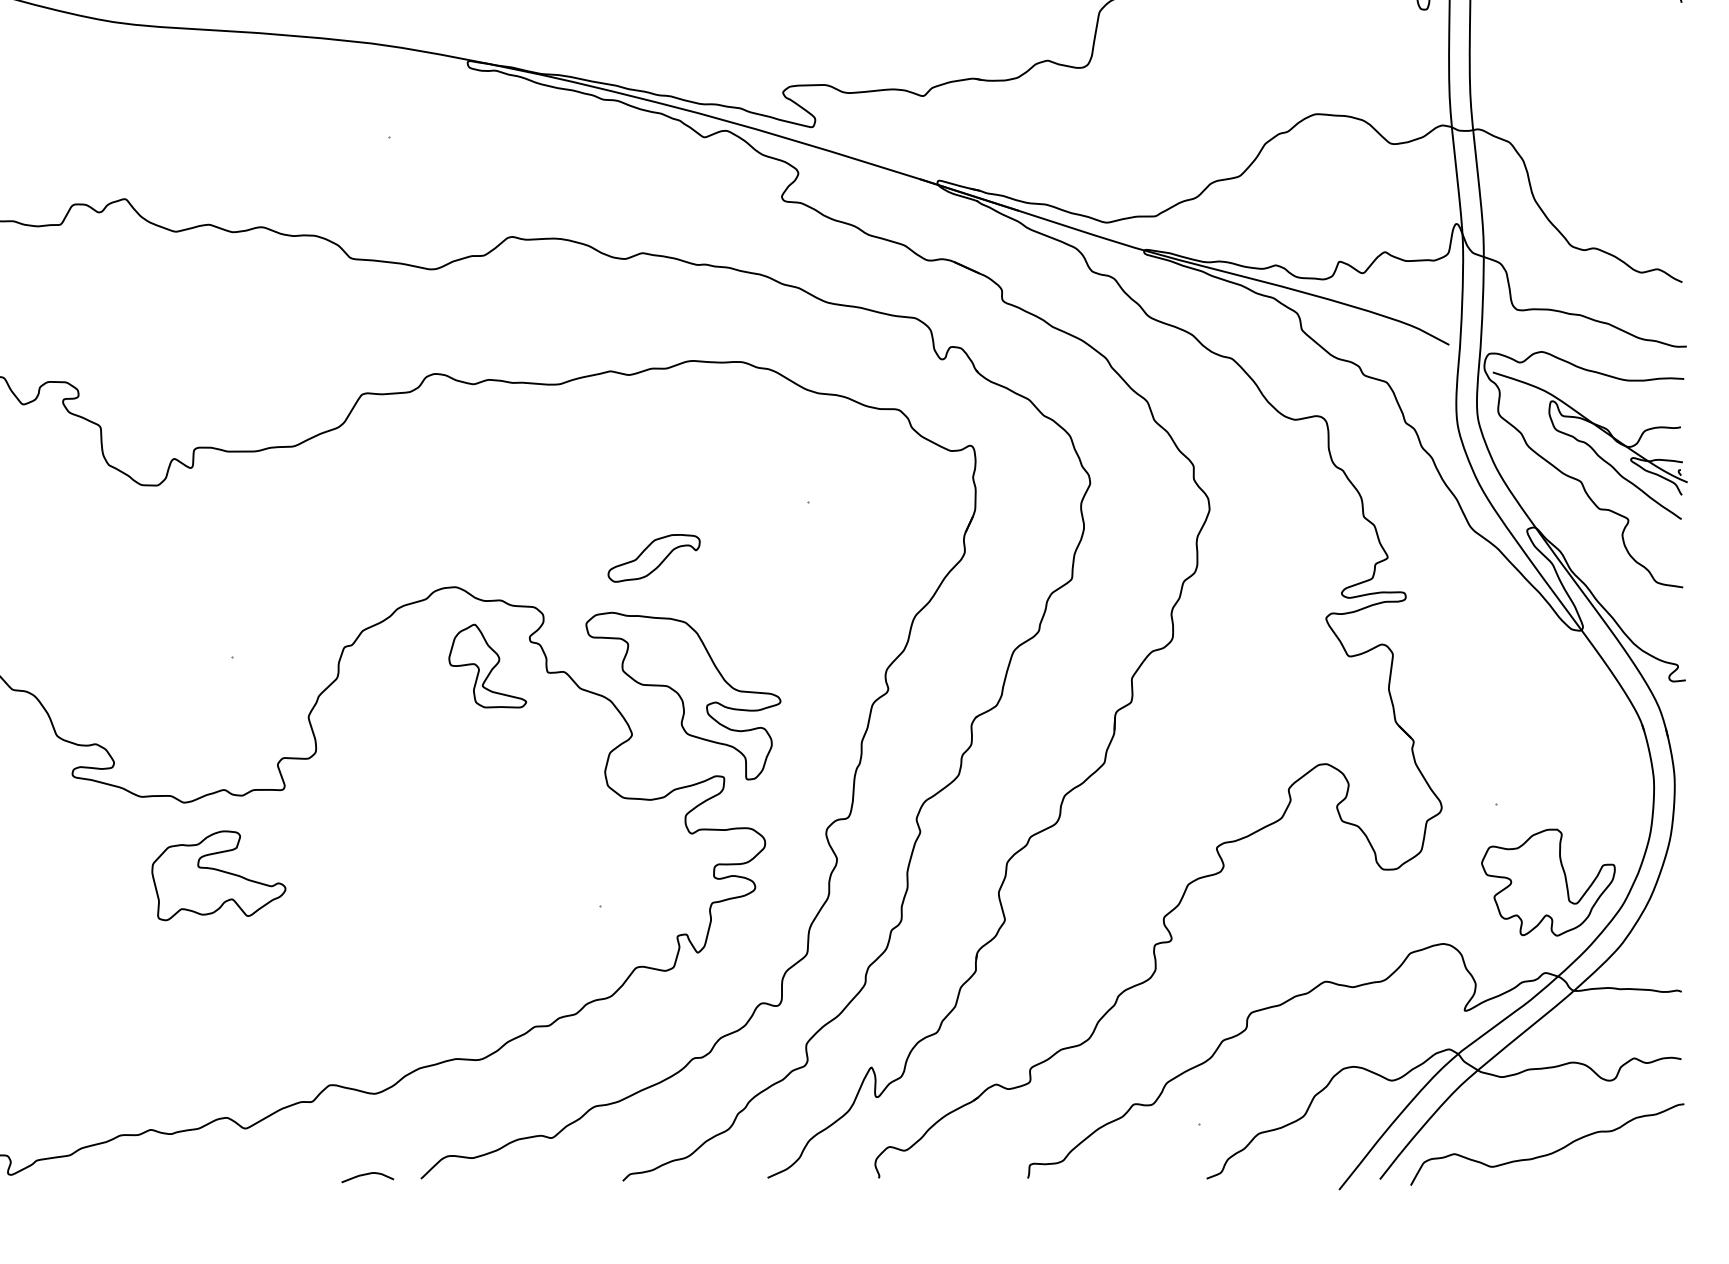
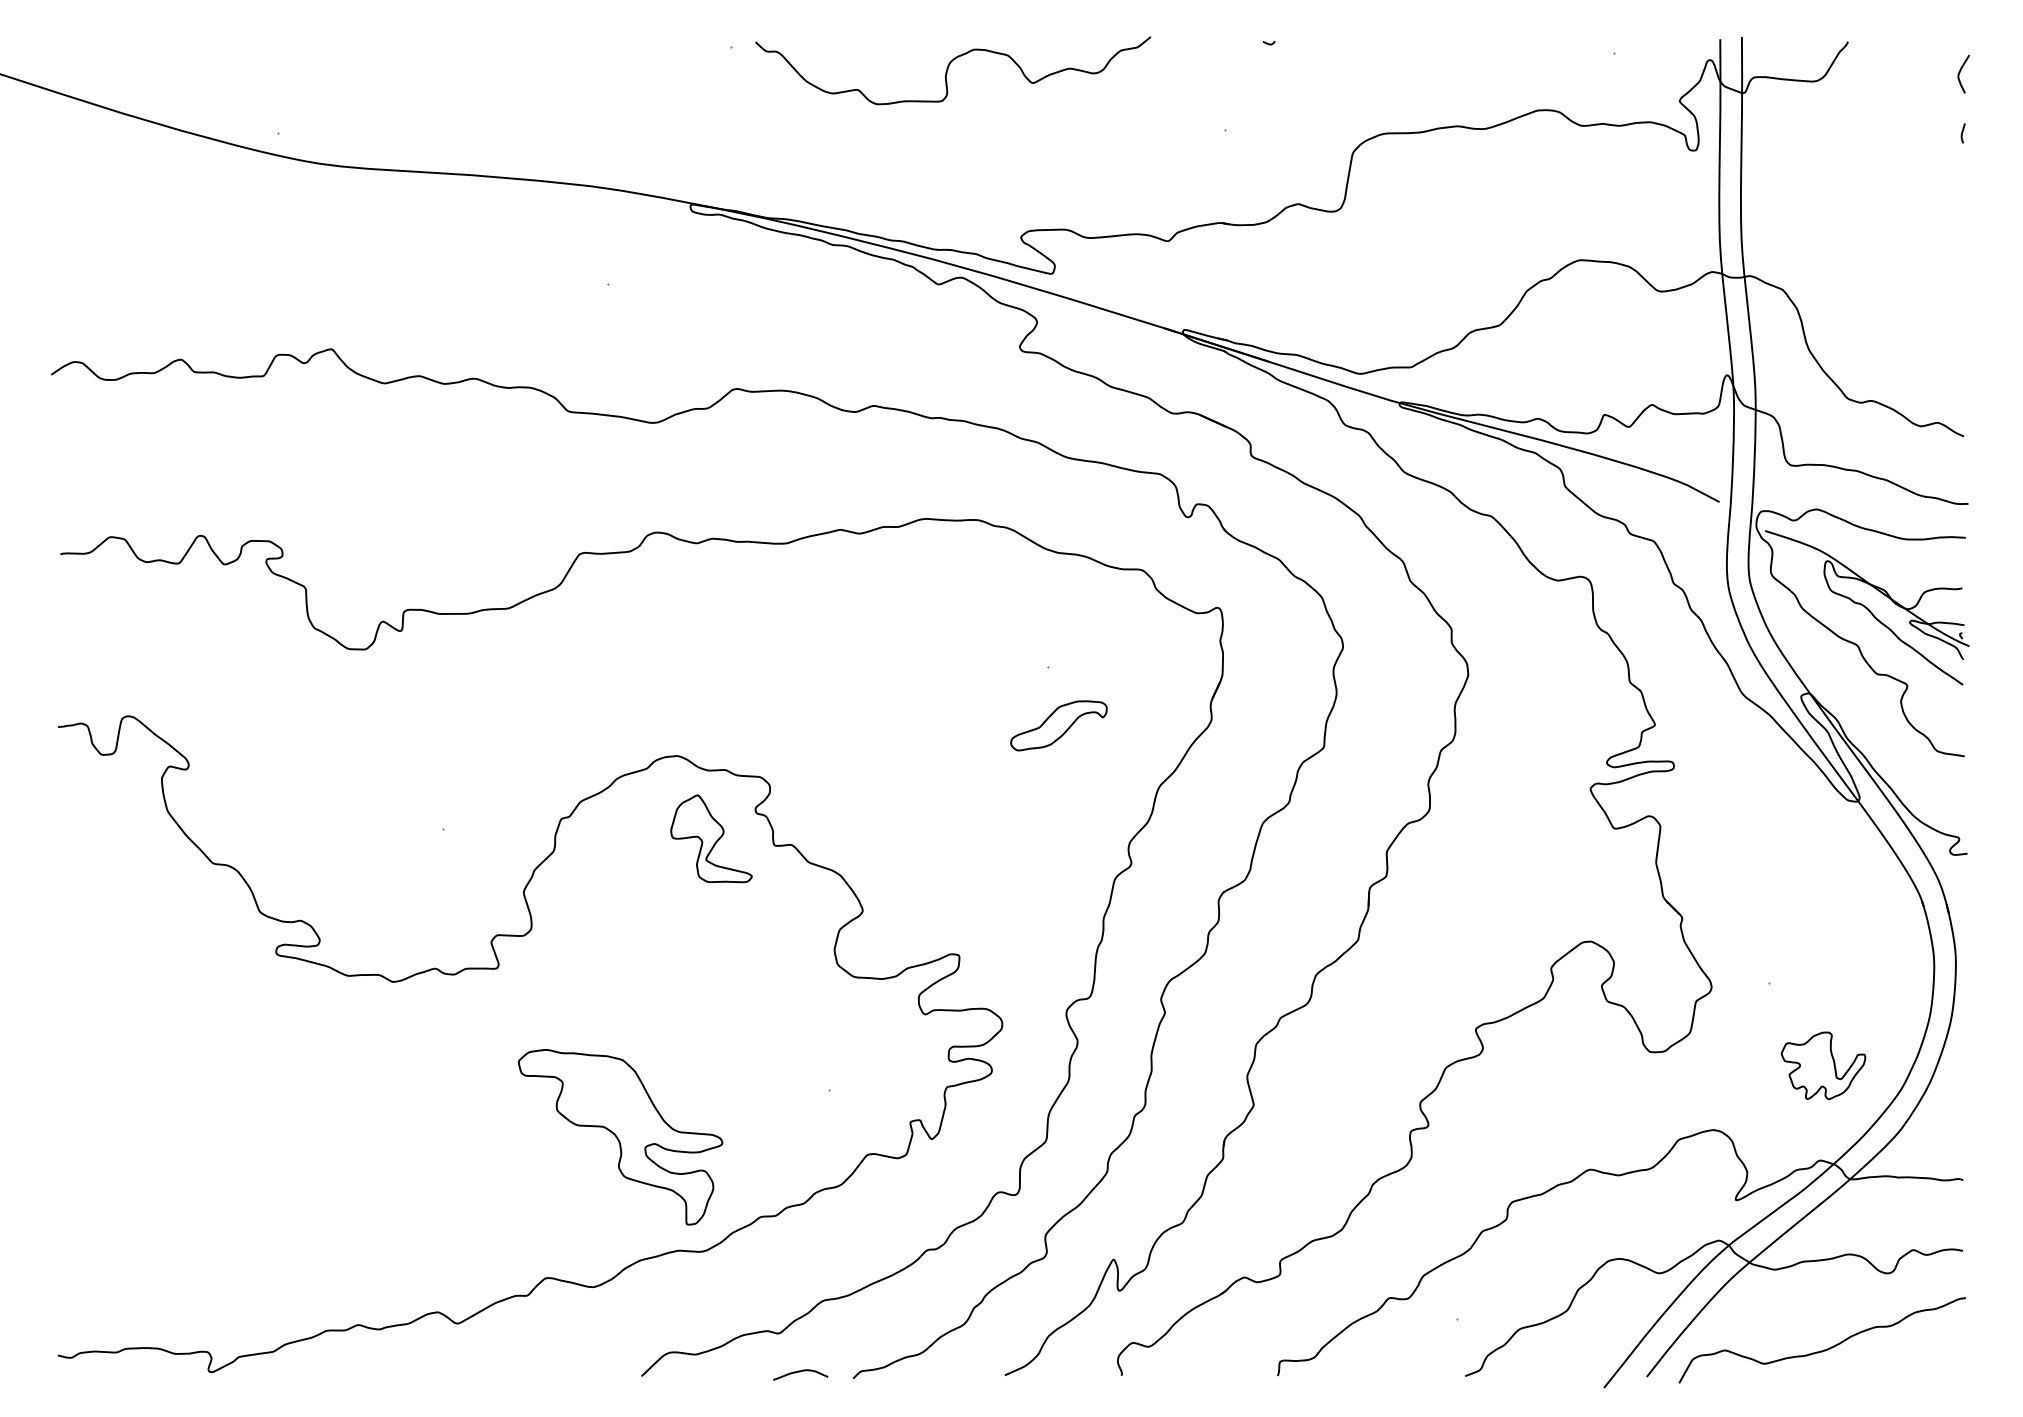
part: (653, 558) -> (1058, 725), moved
part: (683, 696) -> (620, 1137), moved
part: (218, 875) -> (429, 1058), removed
part: (1548, 882) -> (1823, 1065), size x0.6
curve: (367, 1175) -> (800, 1372), moved

